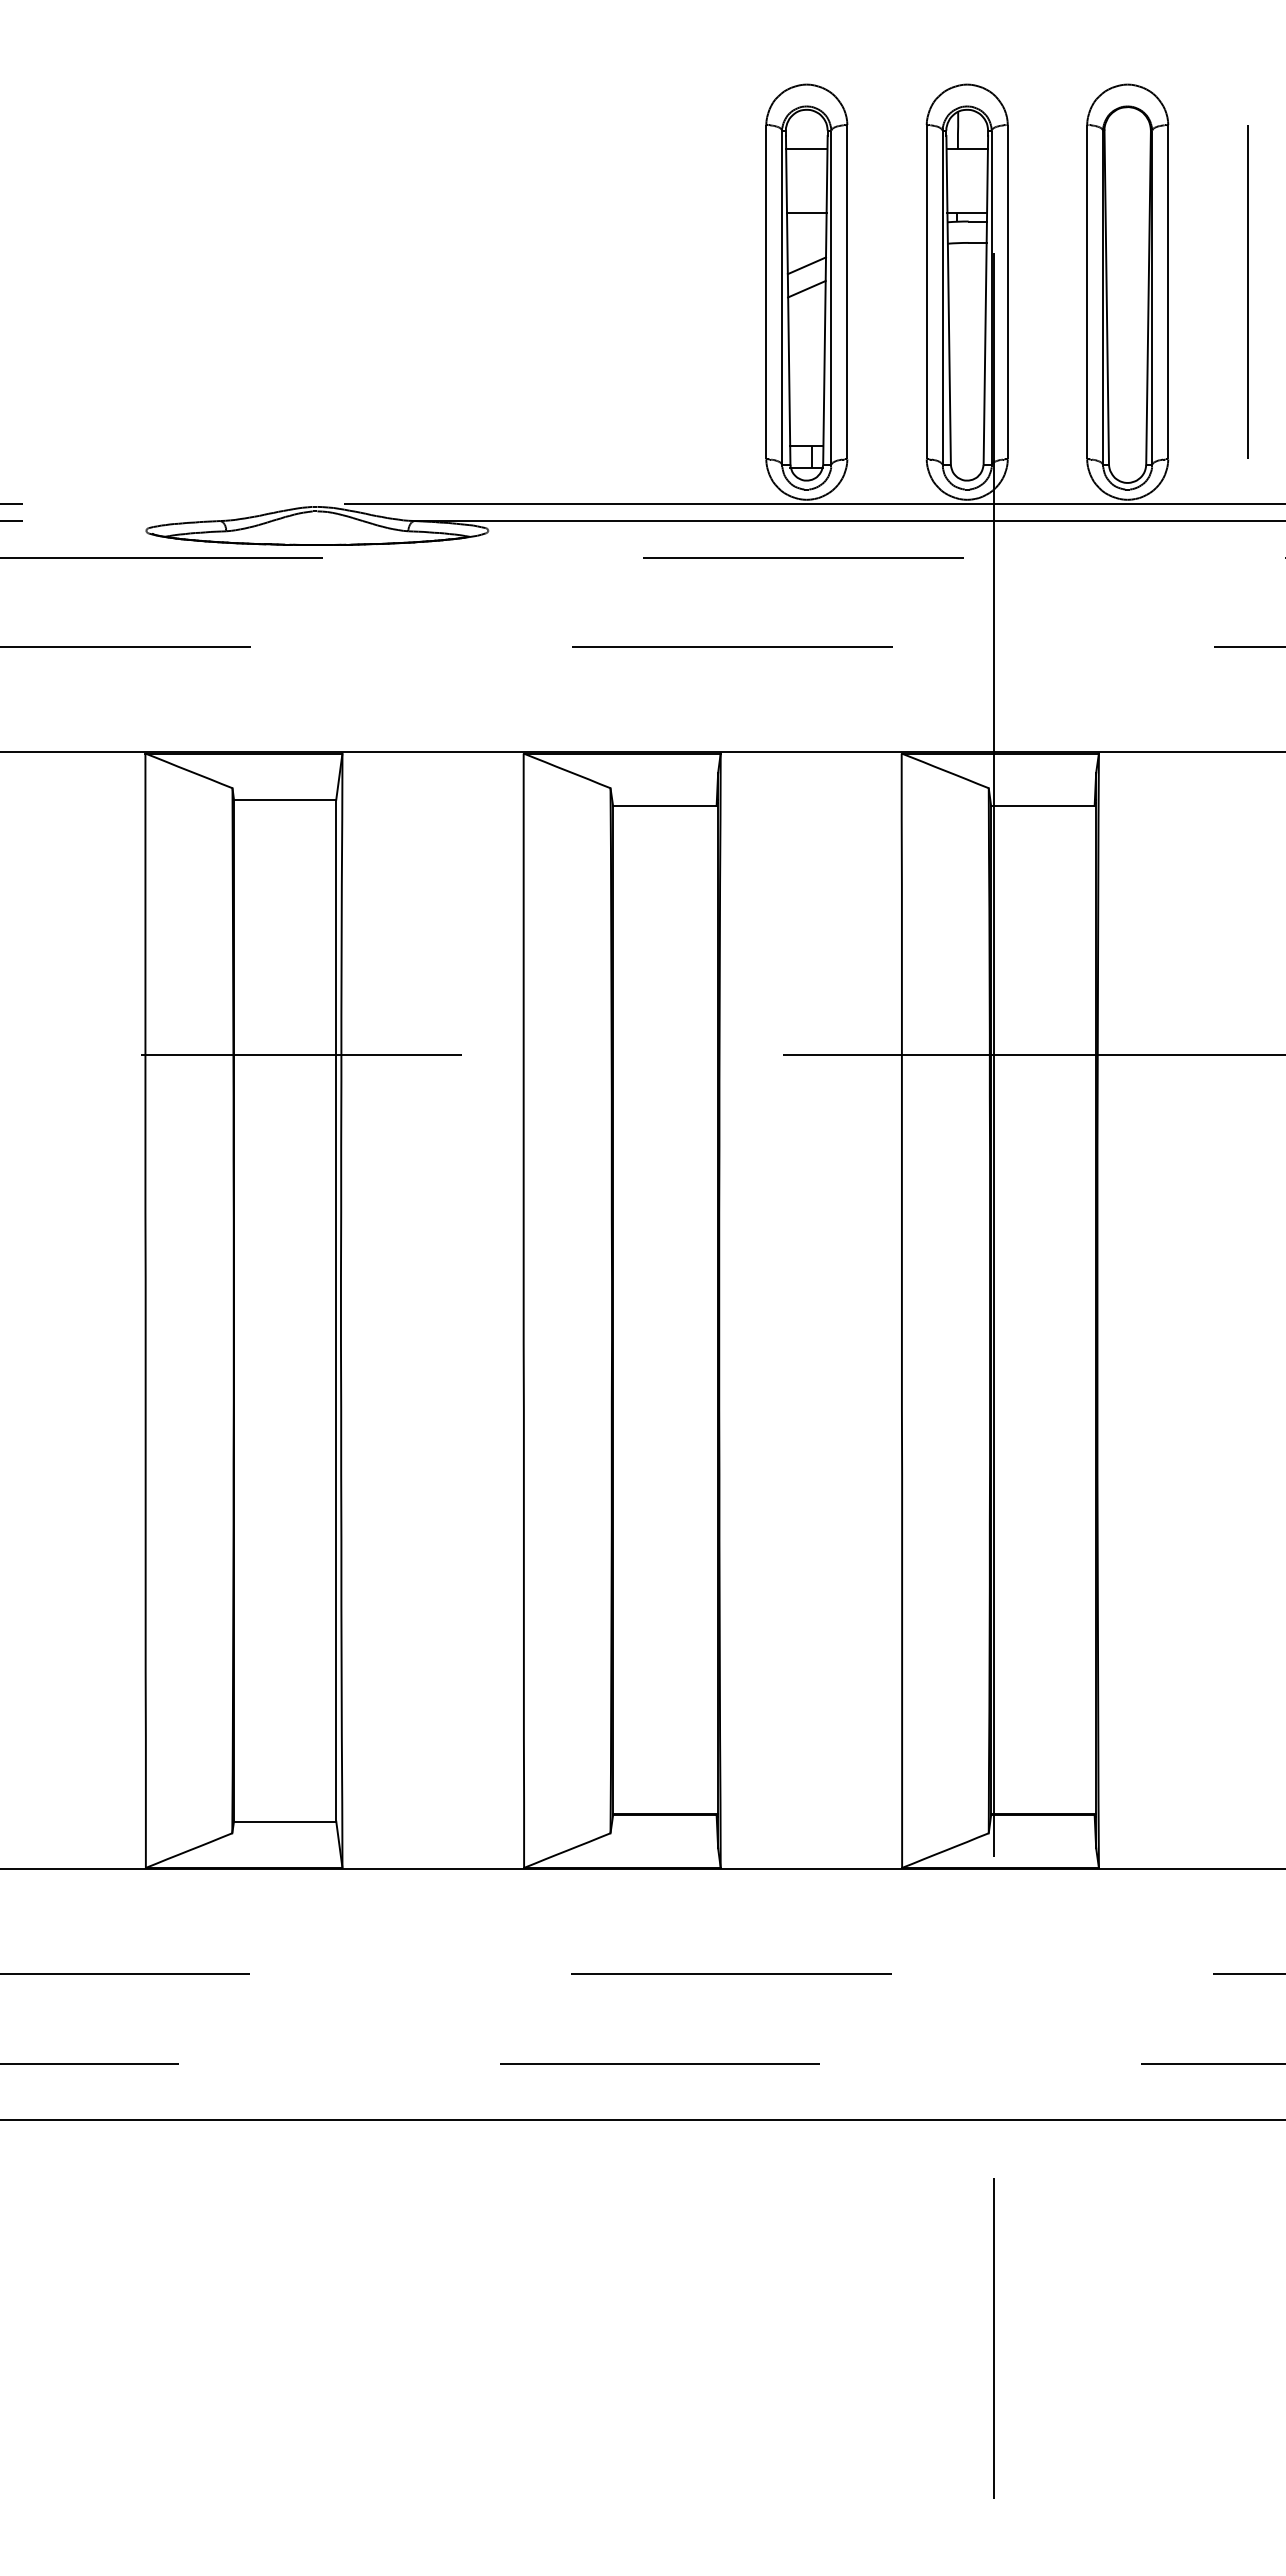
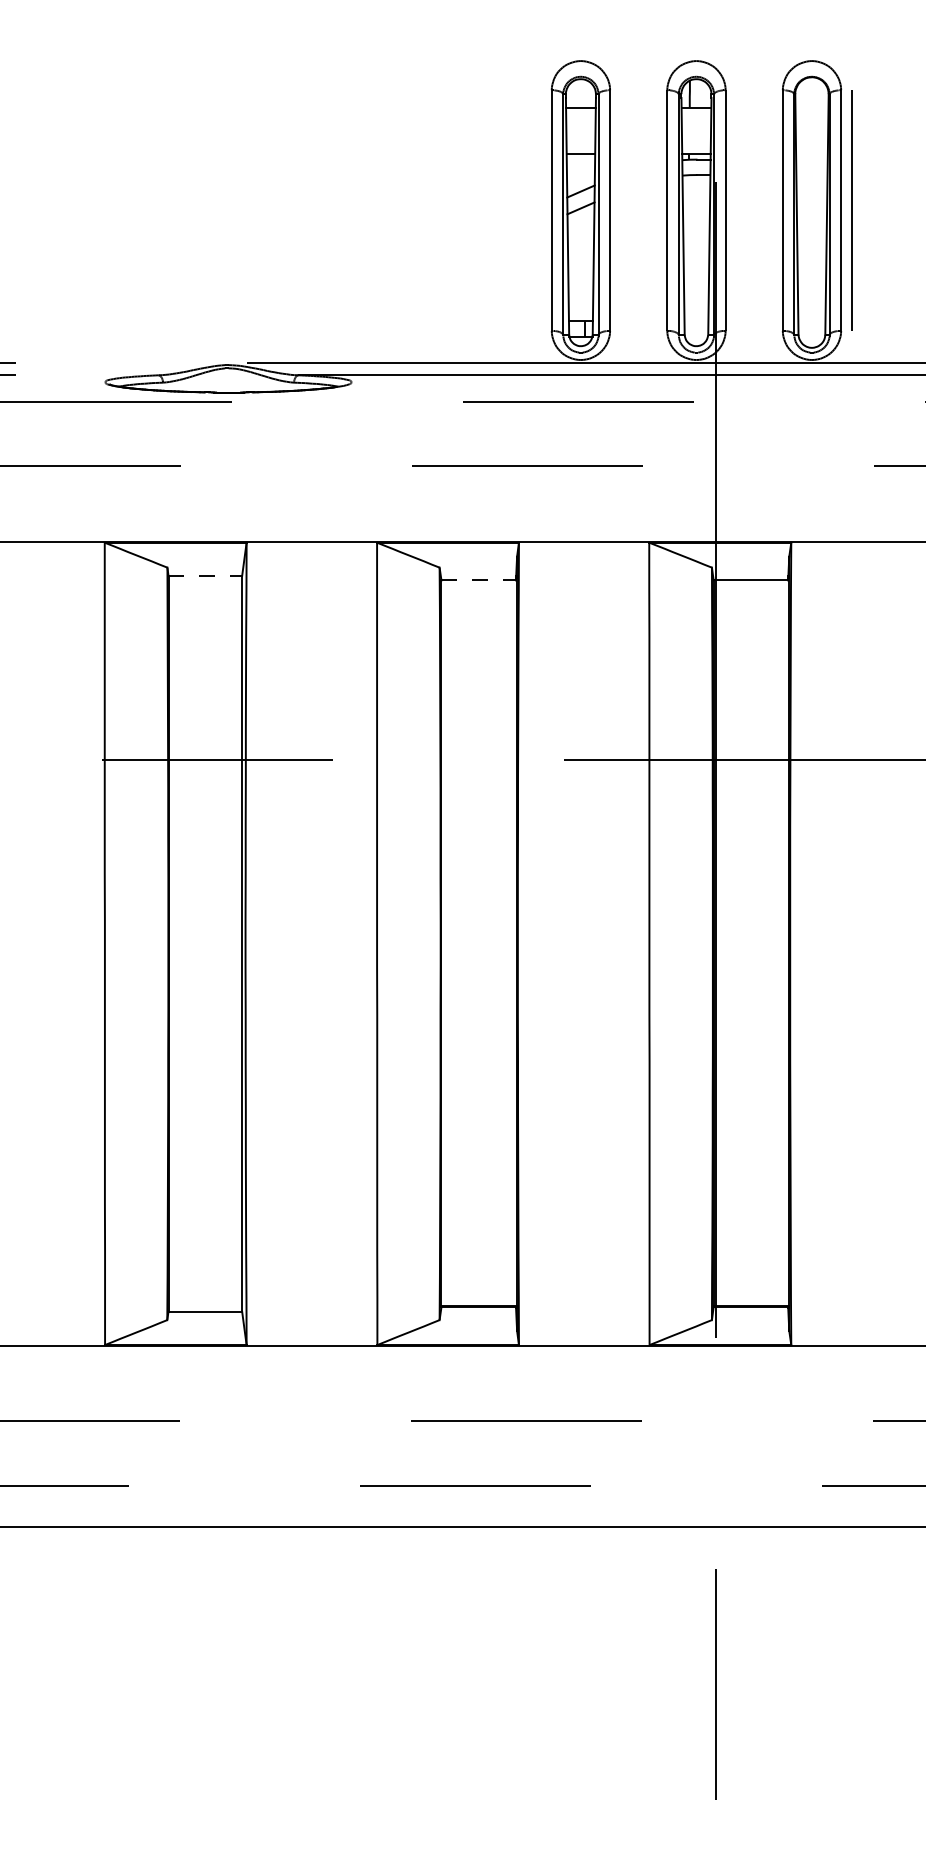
line: (1247, 291) -> (852, 210), moved
line: (285, 799) -> (205, 575), solid -> dashed
line: (664, 805) -> (478, 580), solid -> dashed

